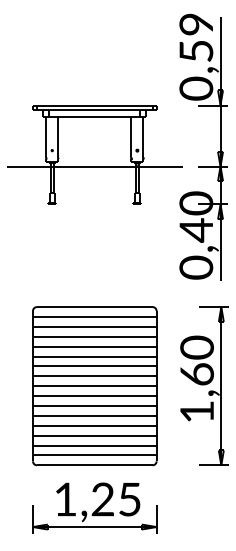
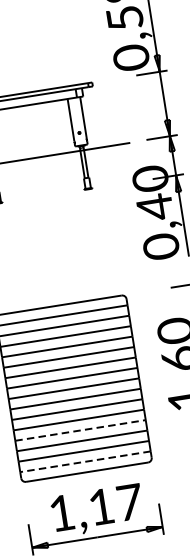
line: (94, 425) -> (80, 430), solid -> dashed
line: (94, 455) -> (85, 461), solid -> dashed
text: (116, 499) -> (115, 504), 1,25 -> 1,17

